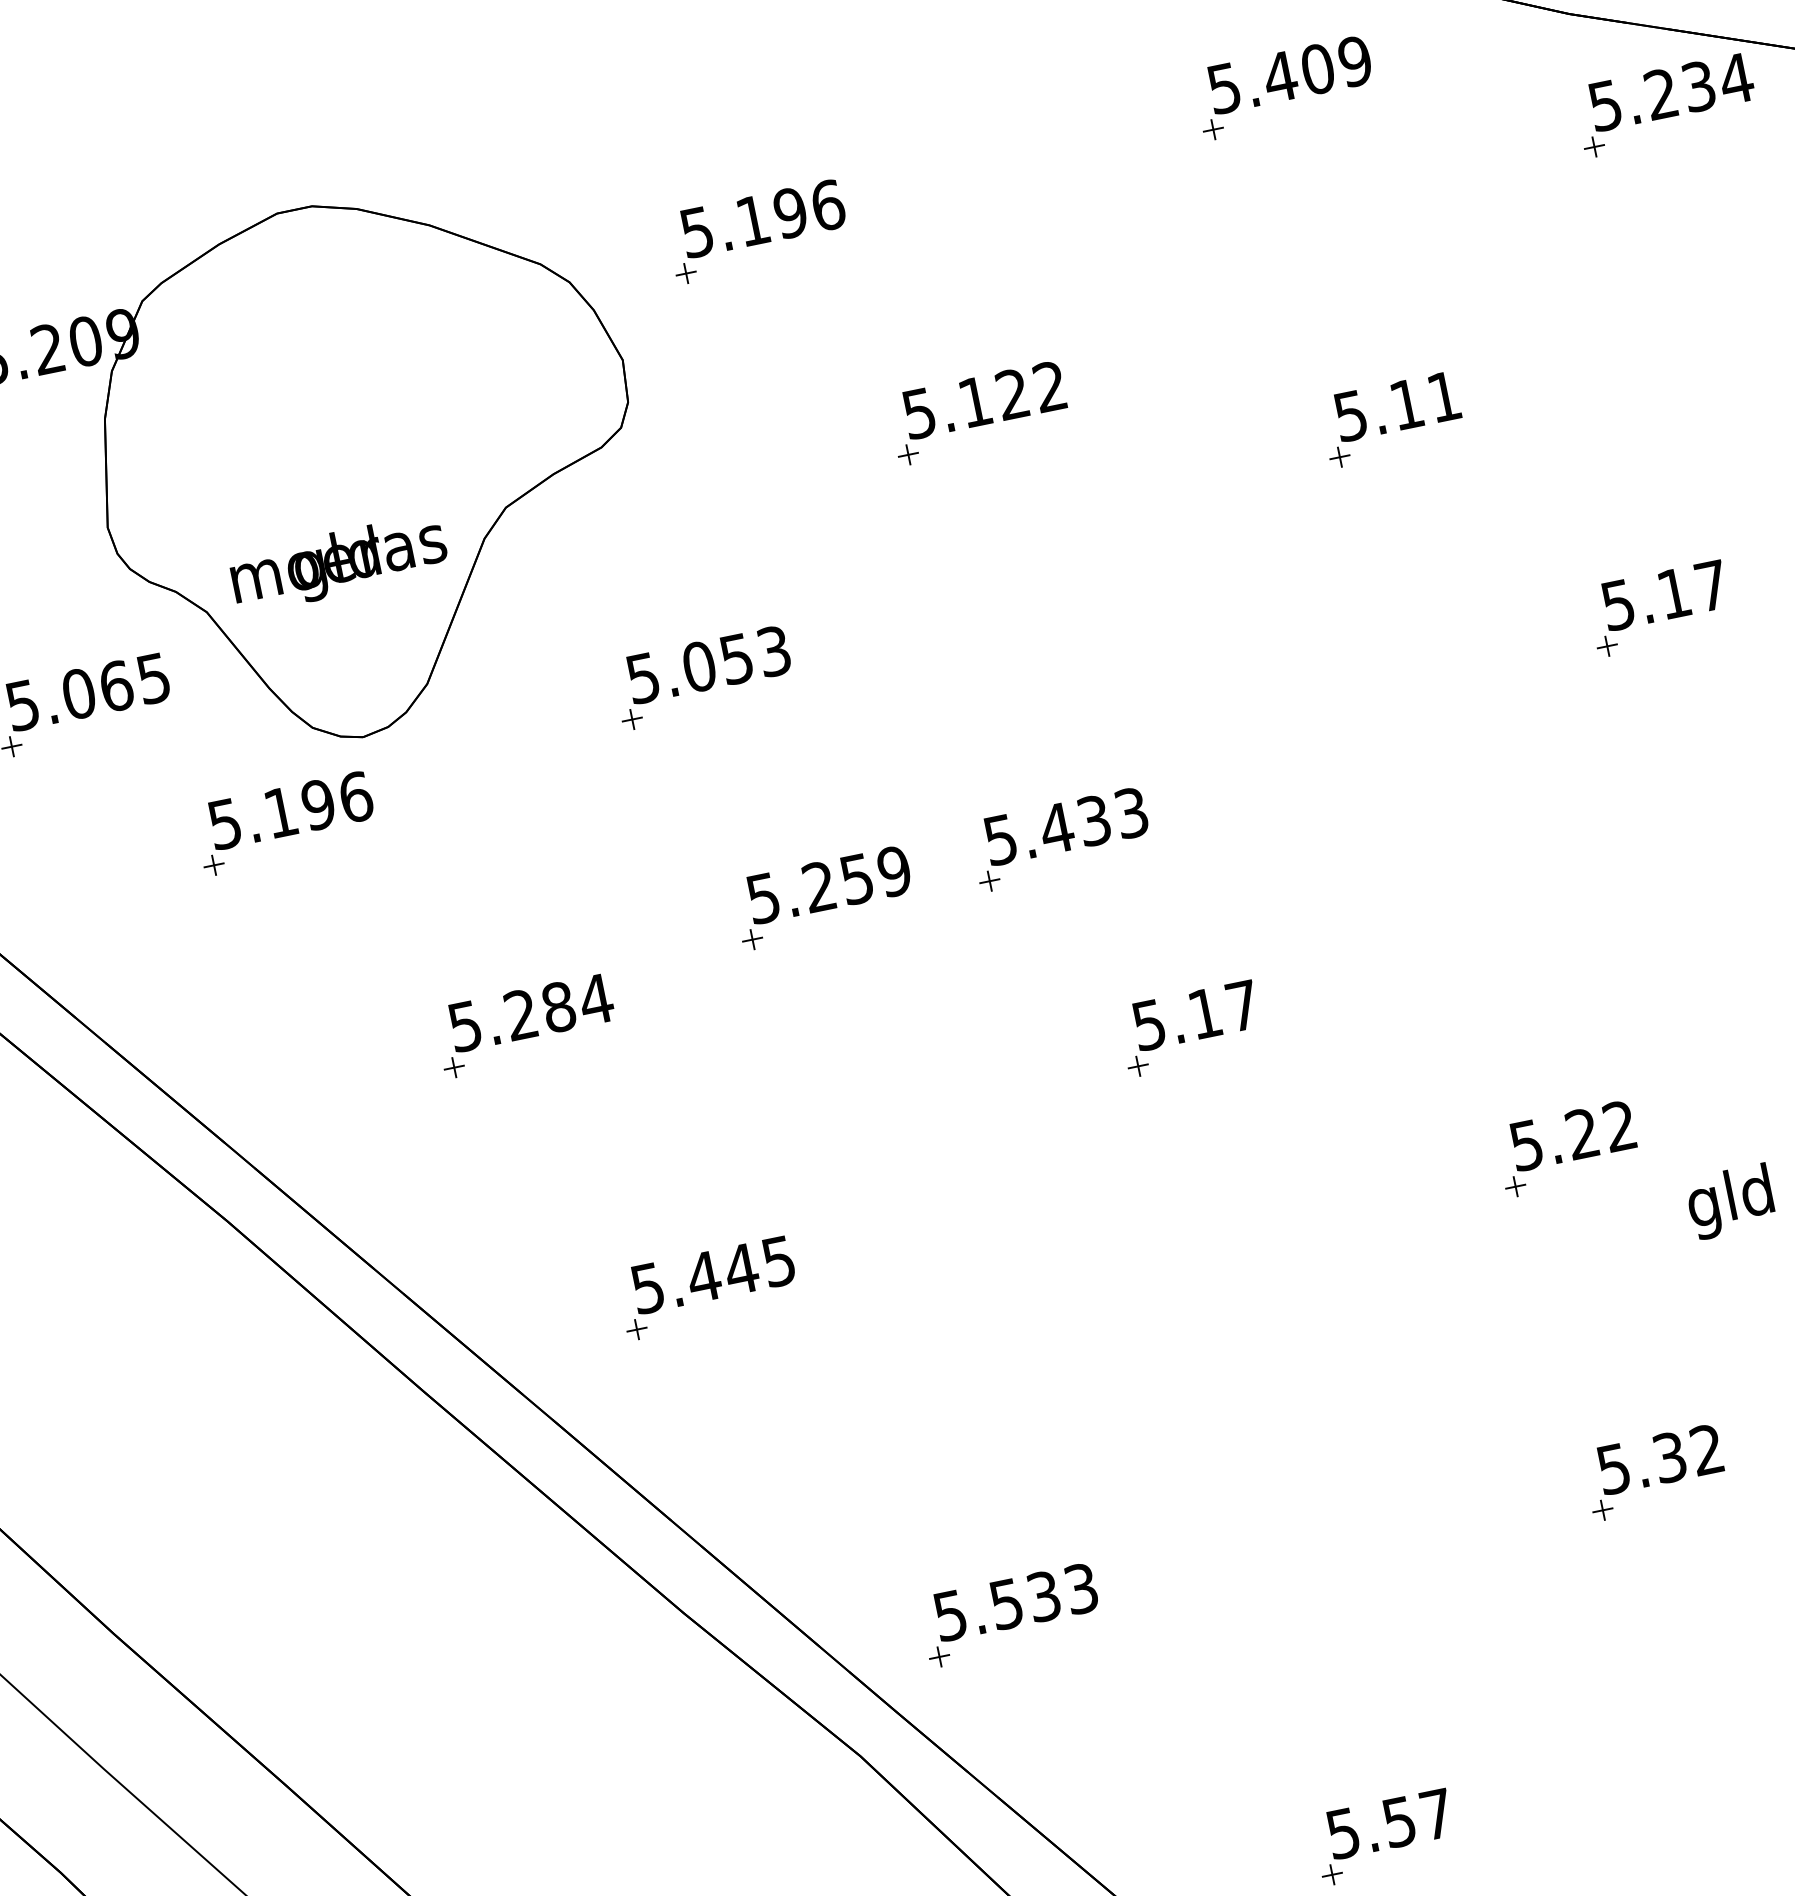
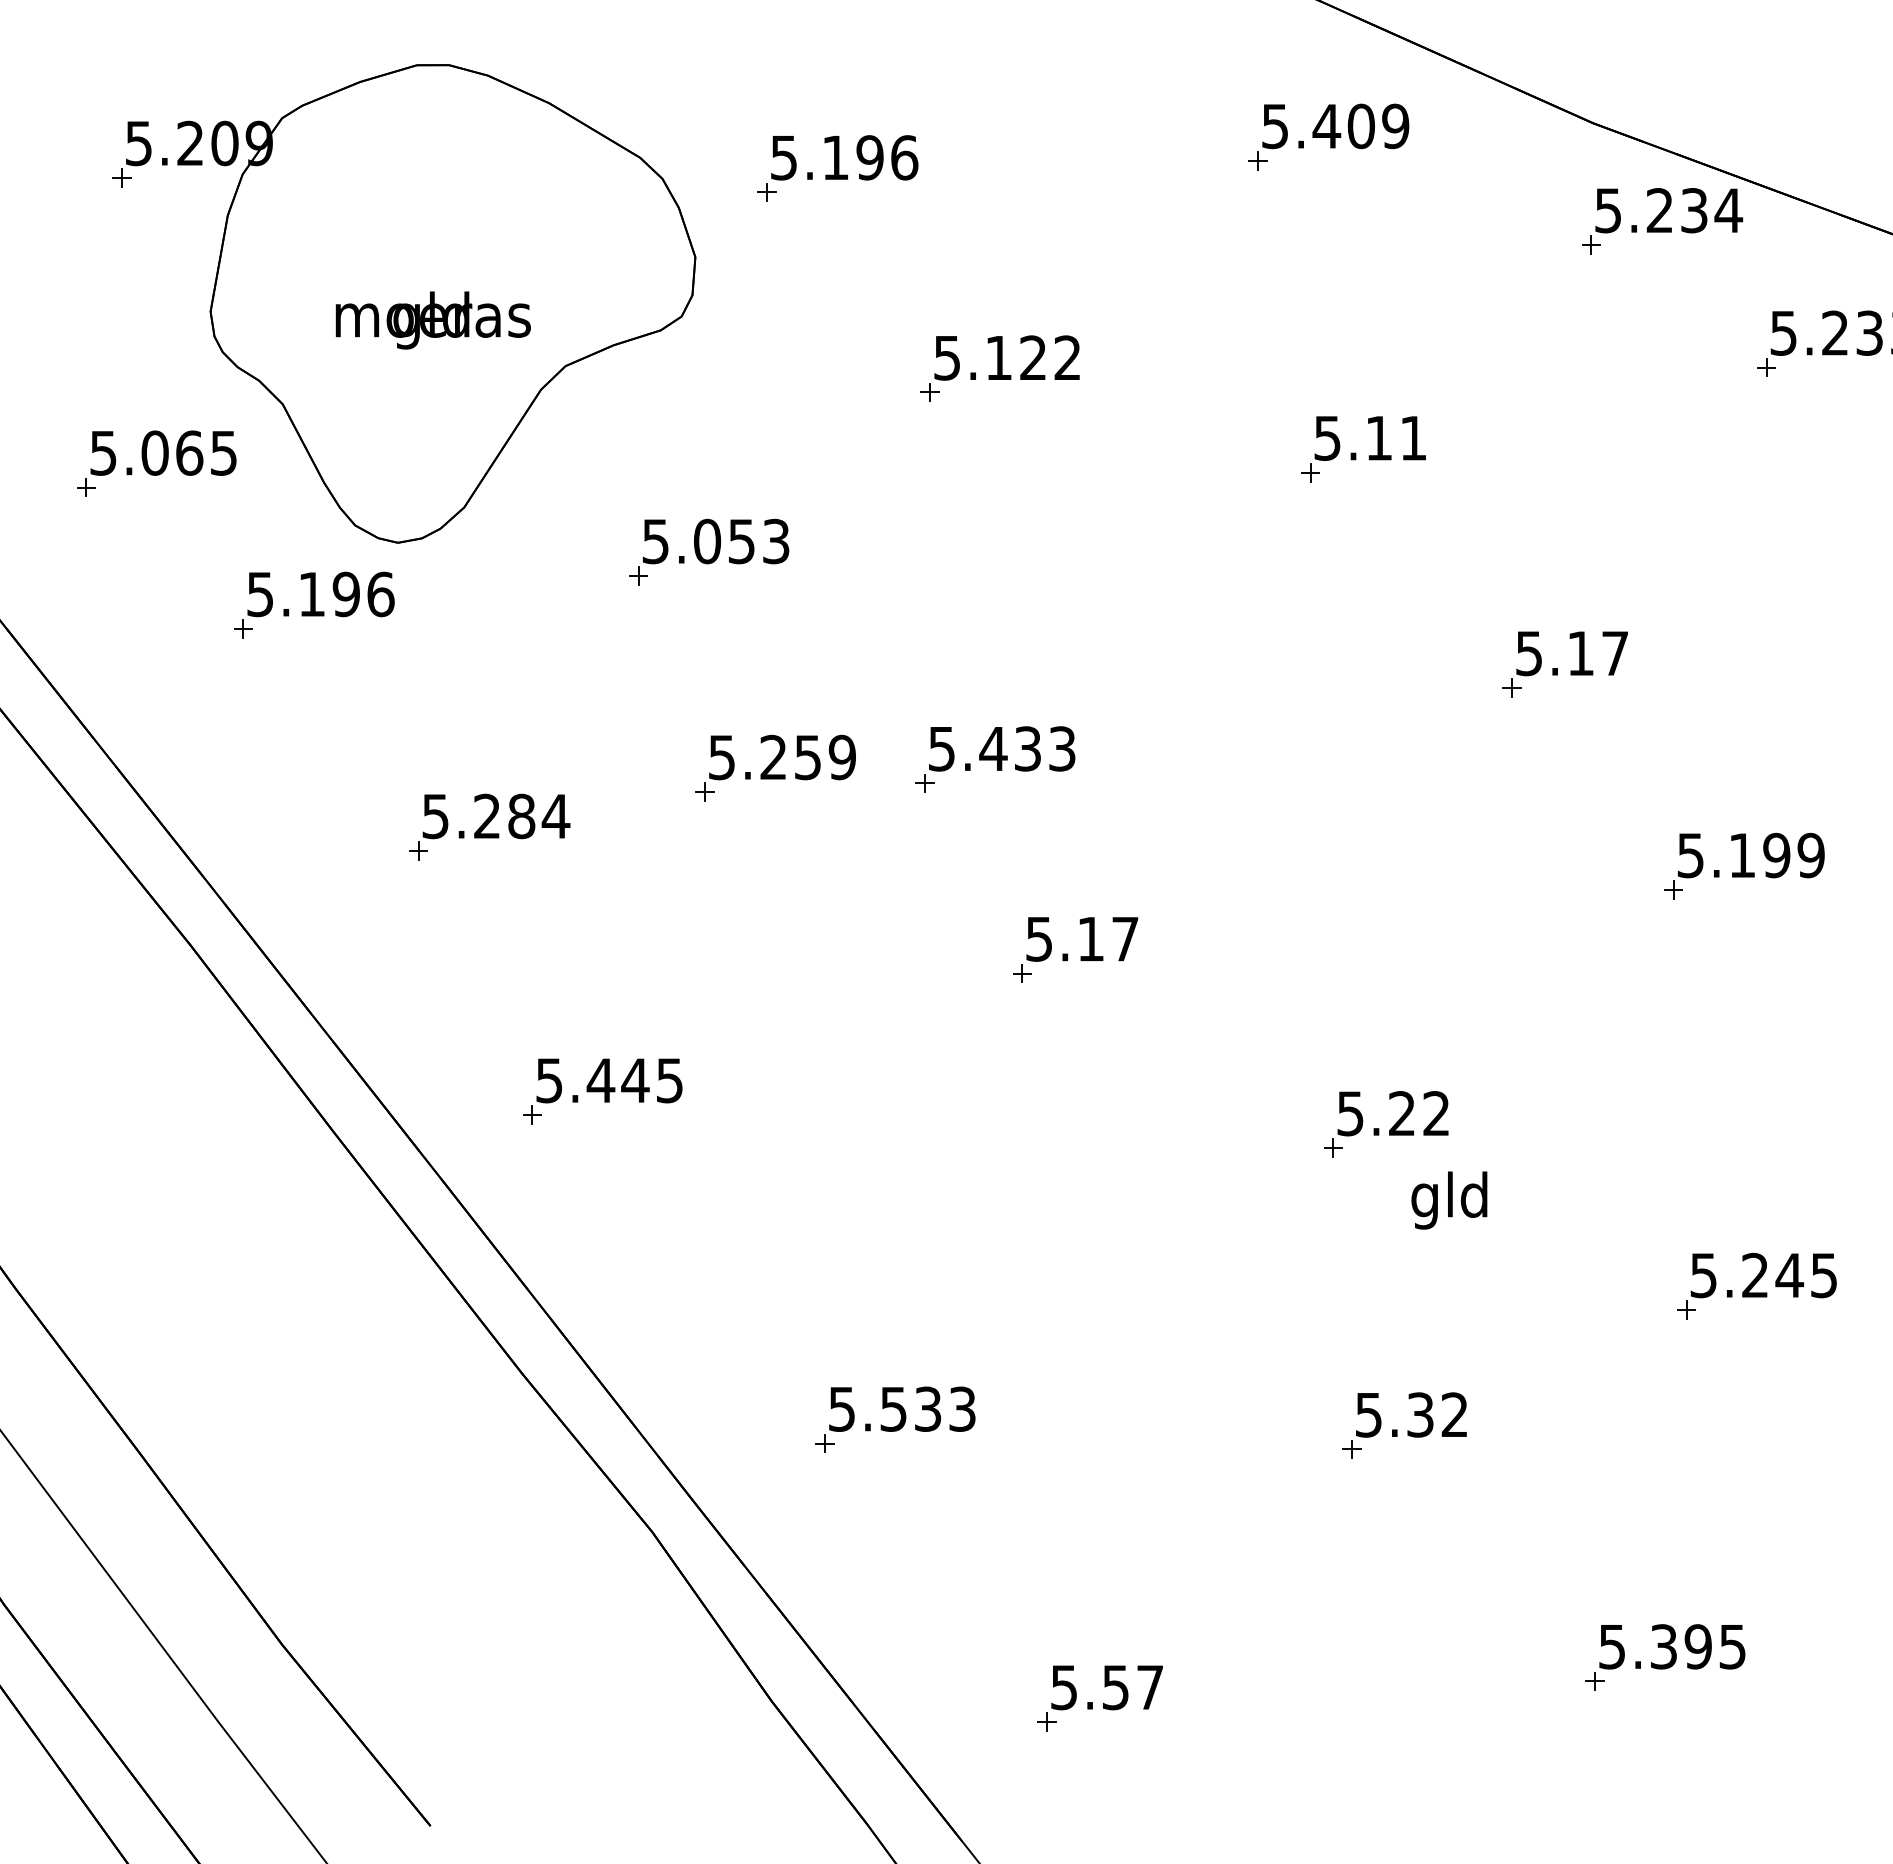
text: (338, 563) -> (432, 320), moved
text: (1730, 1201) -> (1449, 1200), moved
part: (1010, 1614) -> (895, 1419), moved

